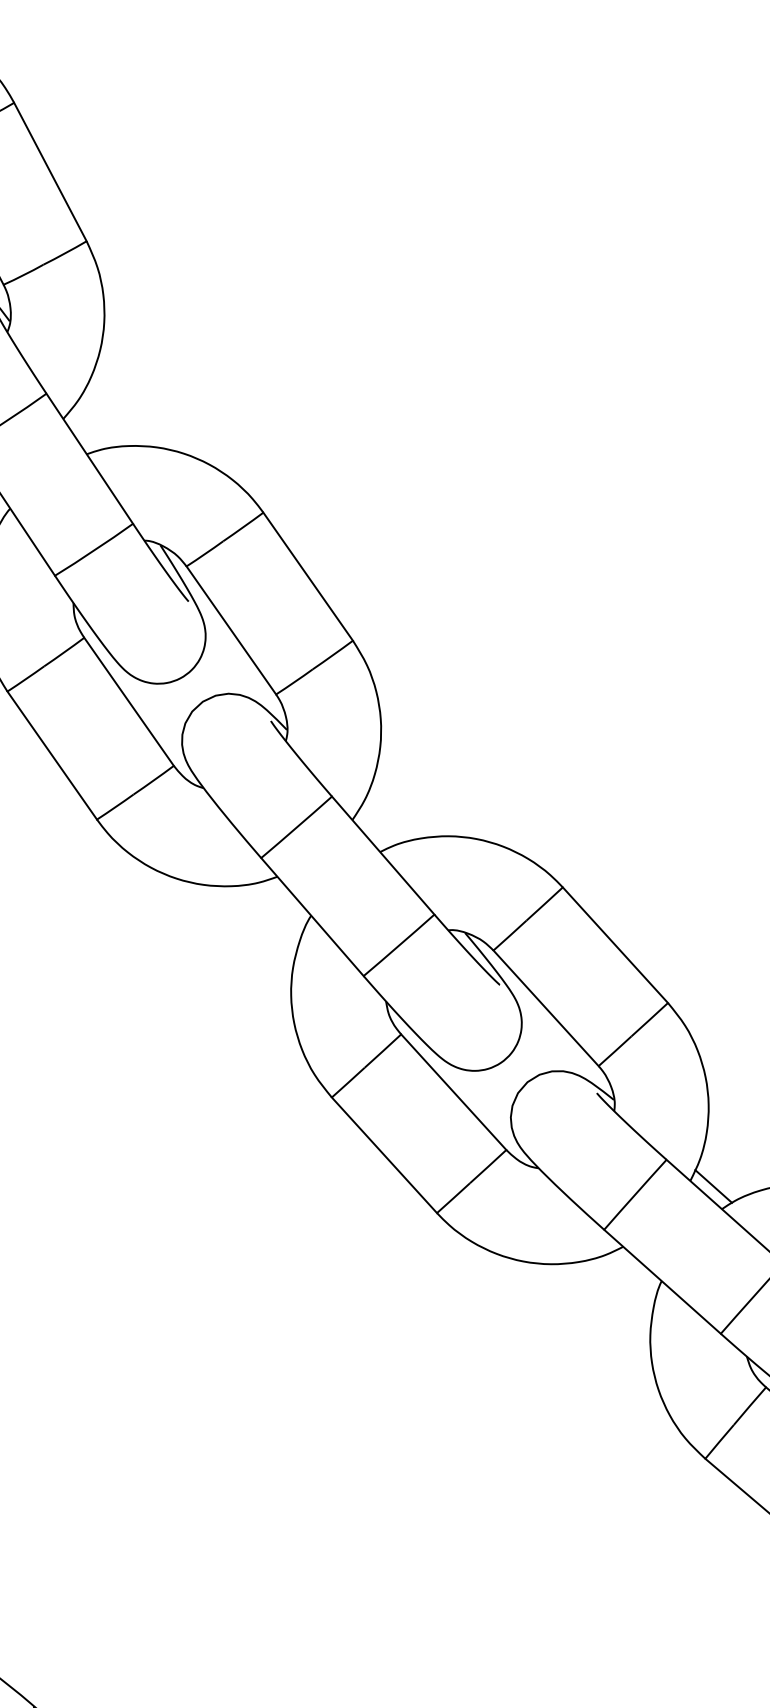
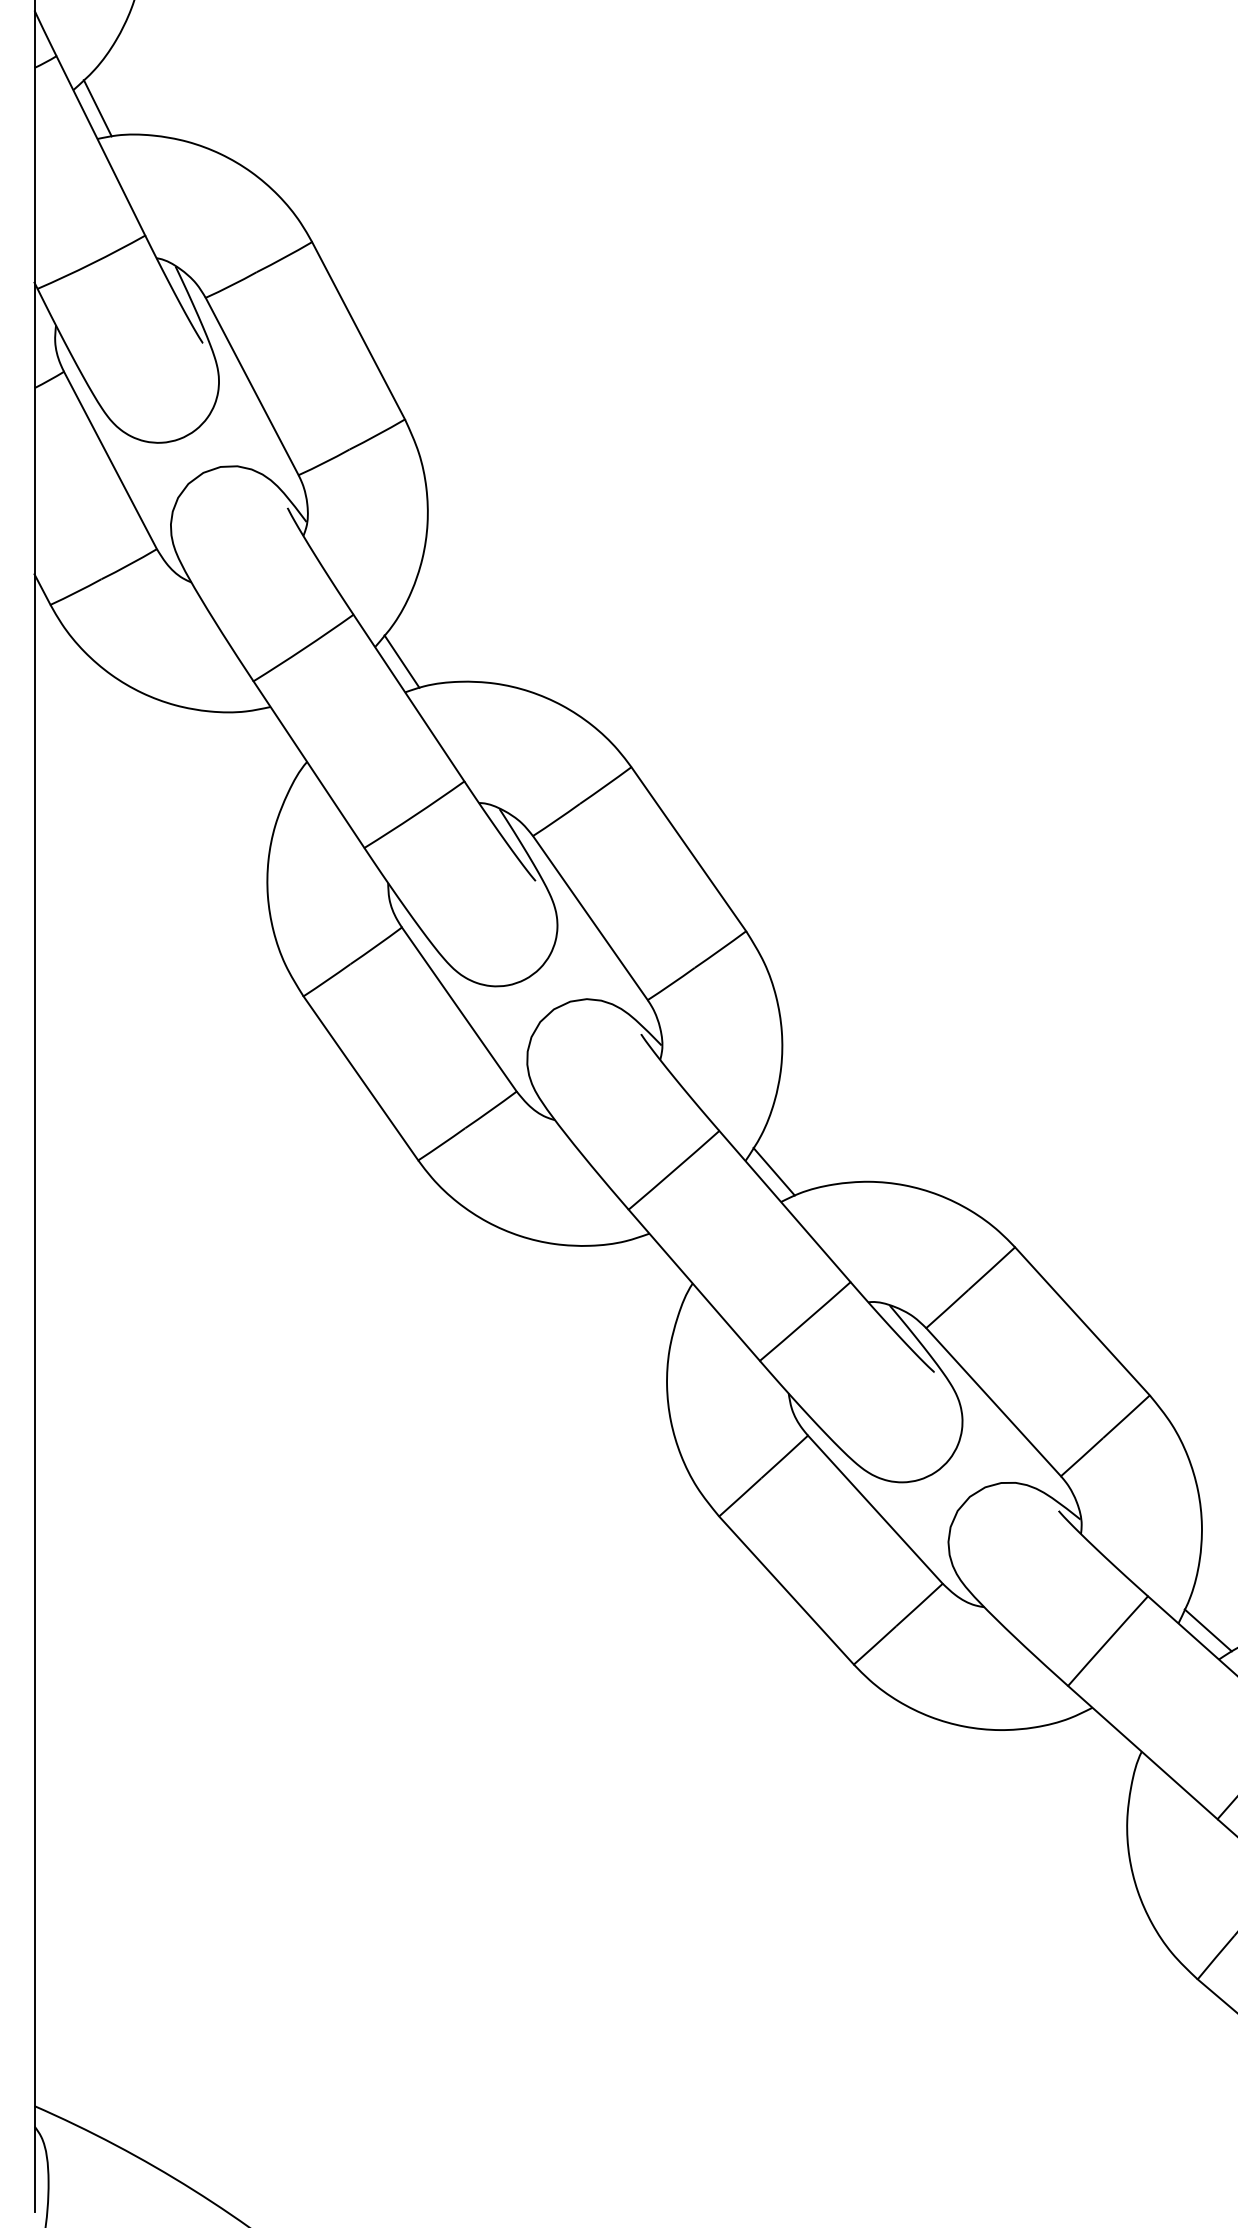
line: (83, 430) -> (401, 661), added
line: (374, 828) -> (773, 1171), added

